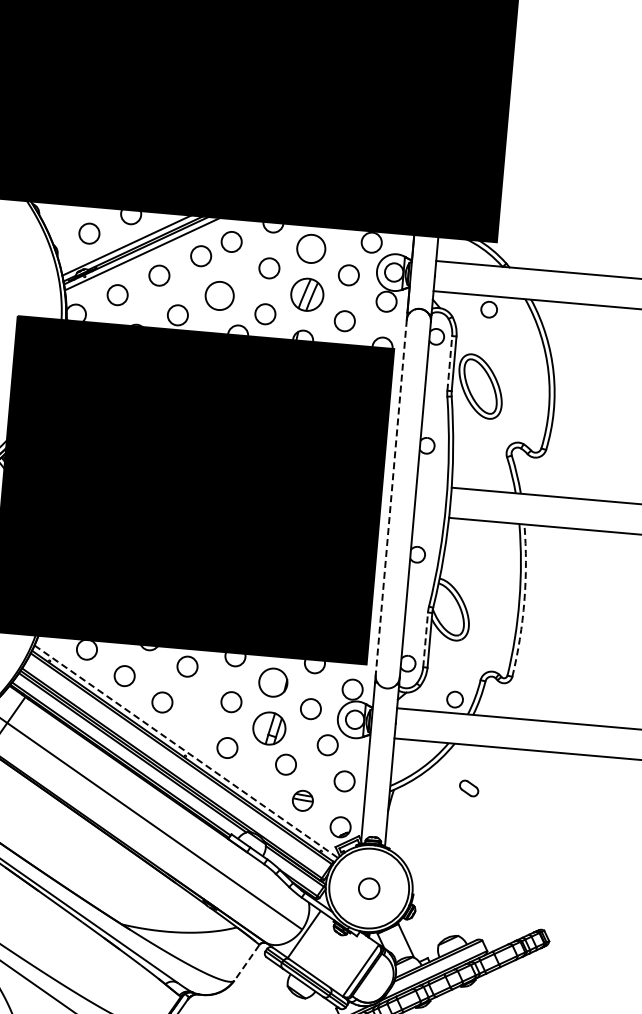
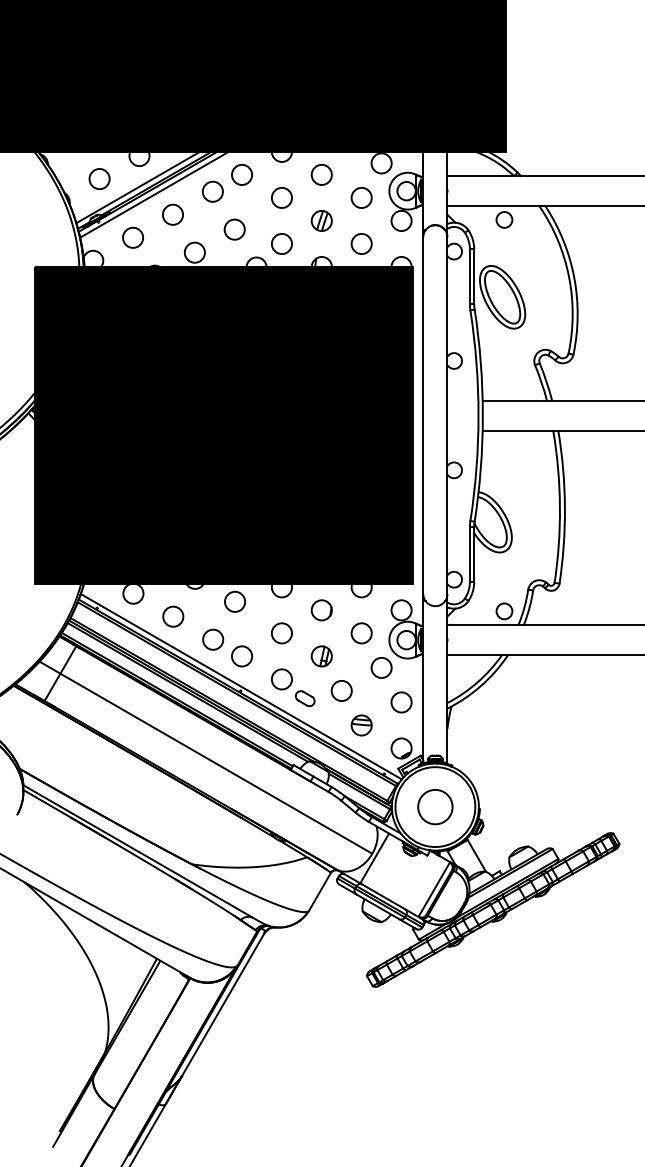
circle: (310, 248) -> (321, 174), size x0.71
part: (306, 294) -> (321, 220), size x0.62
circle: (219, 295) -> (234, 229), size x0.71
line: (449, 362) -> (469, 276), dashed -> solid
line: (391, 498) -> (423, 416), dashed -> solid
arc: (523, 601) -> (564, 507), dashed -> solid
line: (425, 638) -> (469, 553), dashed -> solid
circle: (272, 682) -> (321, 610), size x0.71
circle: (189, 721) -> (241, 656), added
part: (268, 728) -> (321, 656), size x0.62
line: (186, 751) -> (241, 686), dashed -> solid
part: (469, 788) -> (305, 698), moved
circle: (369, 889) -> (435, 807), size x1.67
line: (247, 962) -> (320, 891), dashed -> solid

